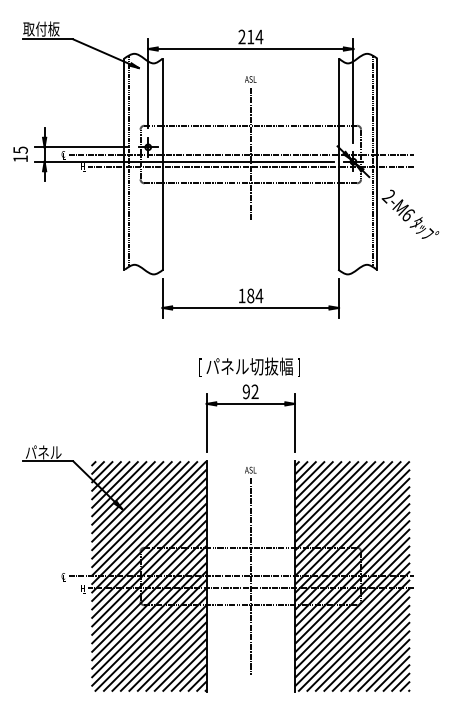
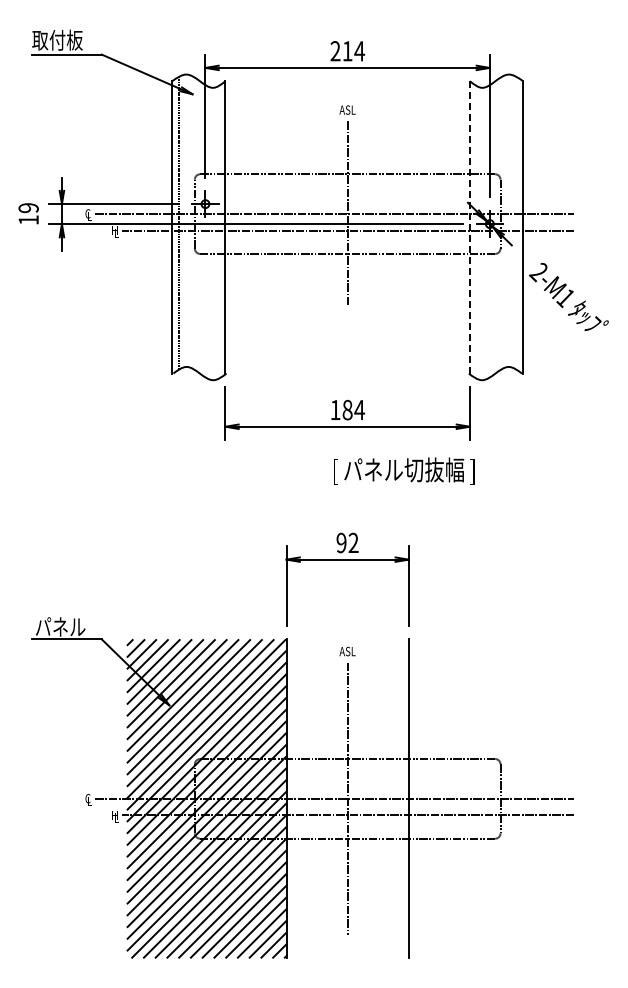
text: (20, 150) -> (28, 208), 15 -> 19
line: (372, 160) -> (516, 222), removed
line: (338, 164) -> (469, 227), solid -> dashed
text: (407, 215) -> (565, 298), 2-M6 -> 2-M1
text: (249, 366) -> (404, 470), moved
hatch: (352, 576) -> (488, 798), removed

